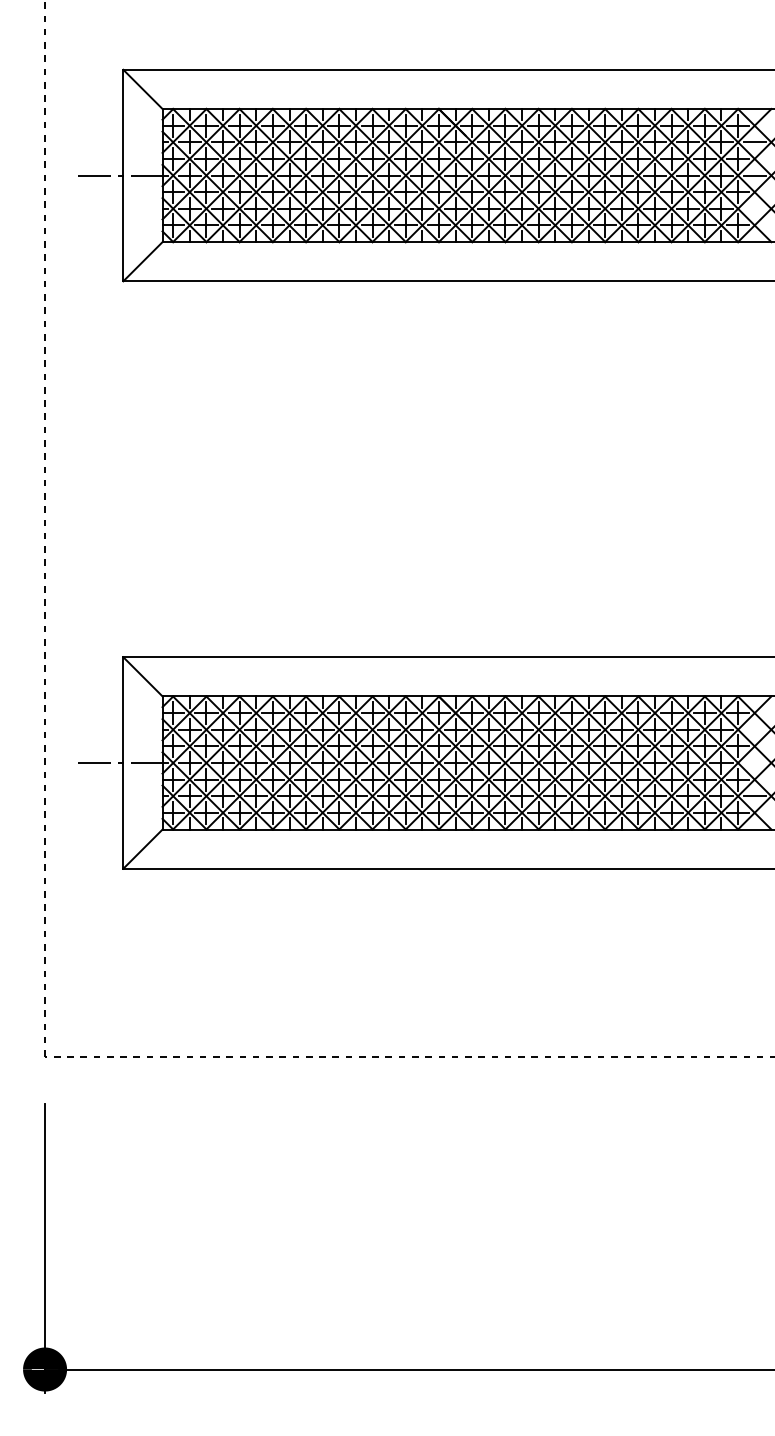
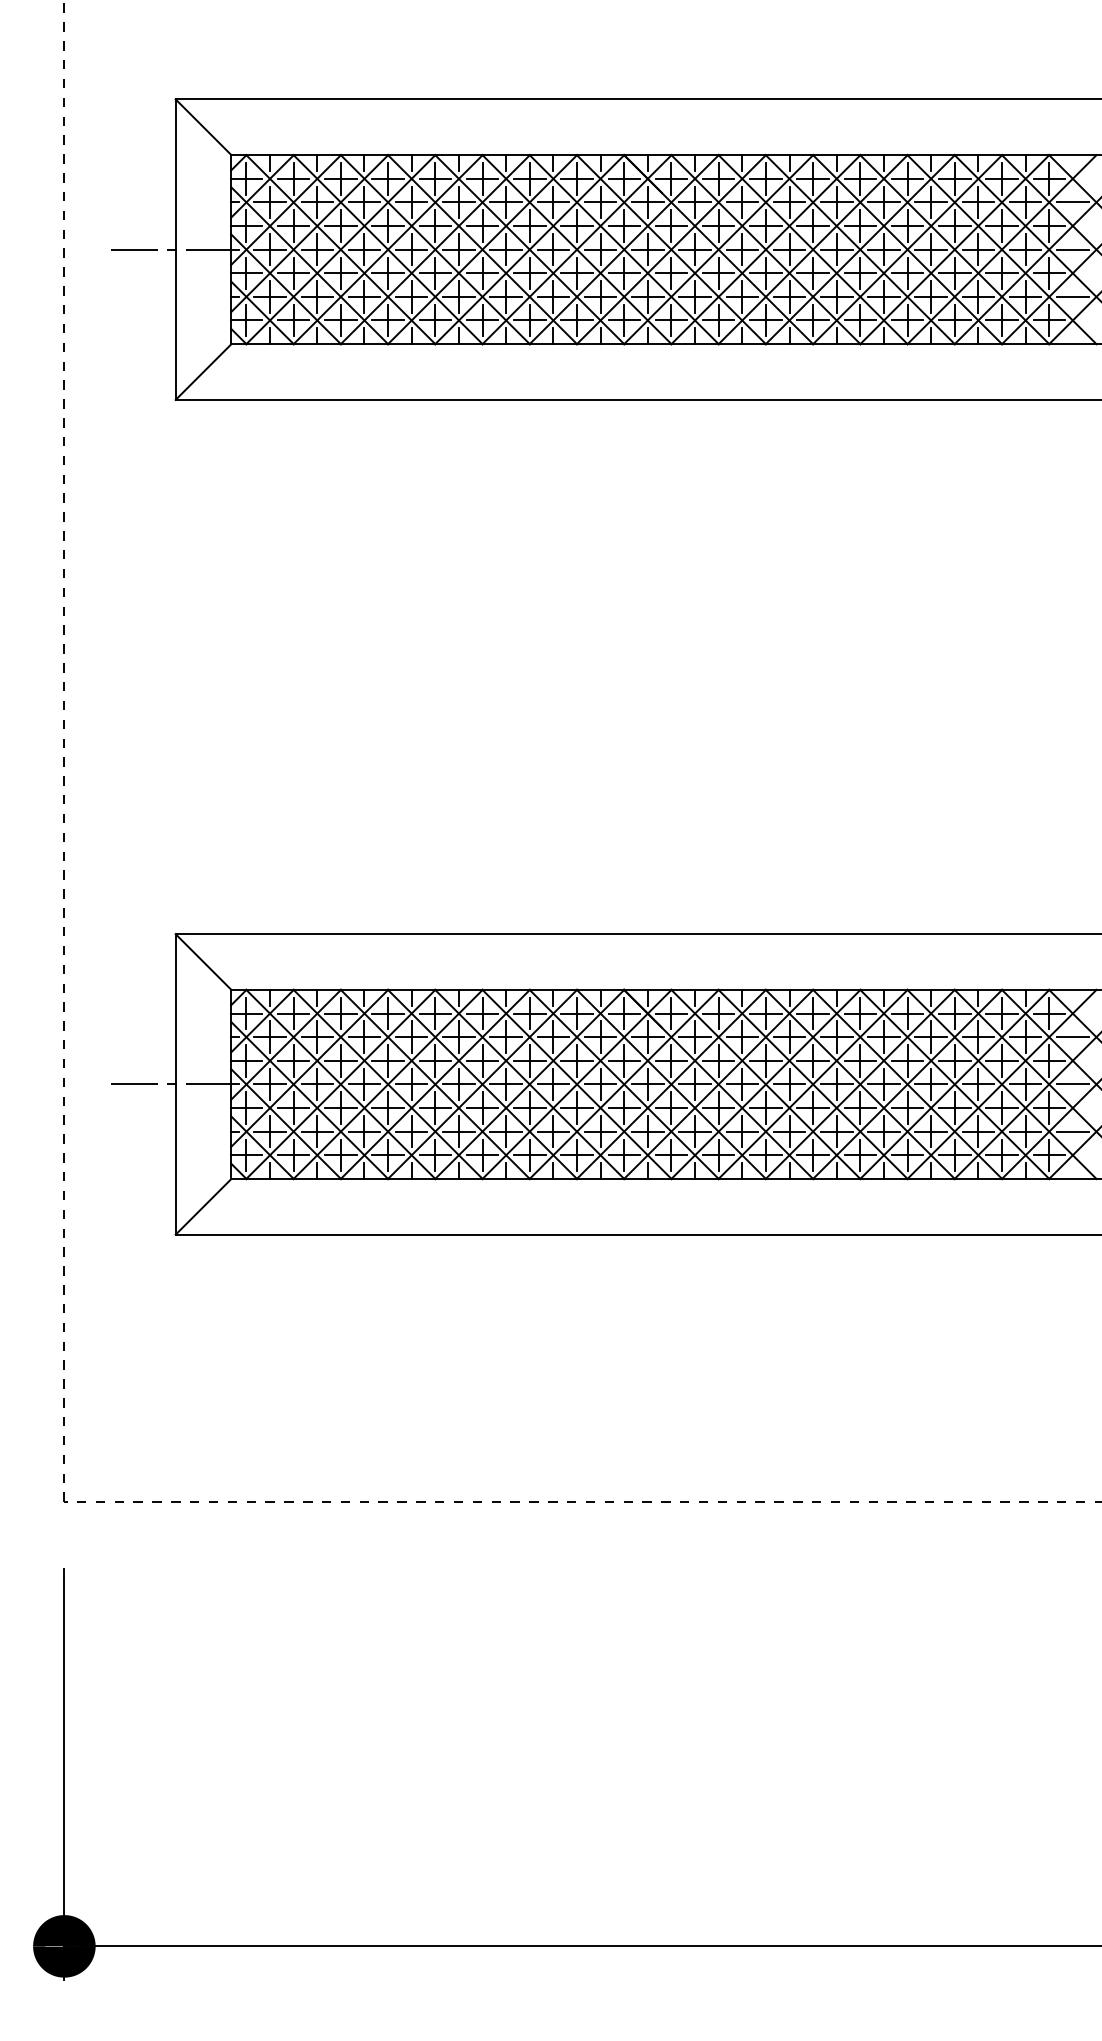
line: (754, 208) -> (1072, 296), added
line: (754, 729) -> (1072, 1037), added
line: (754, 763) -> (1072, 1084), added

